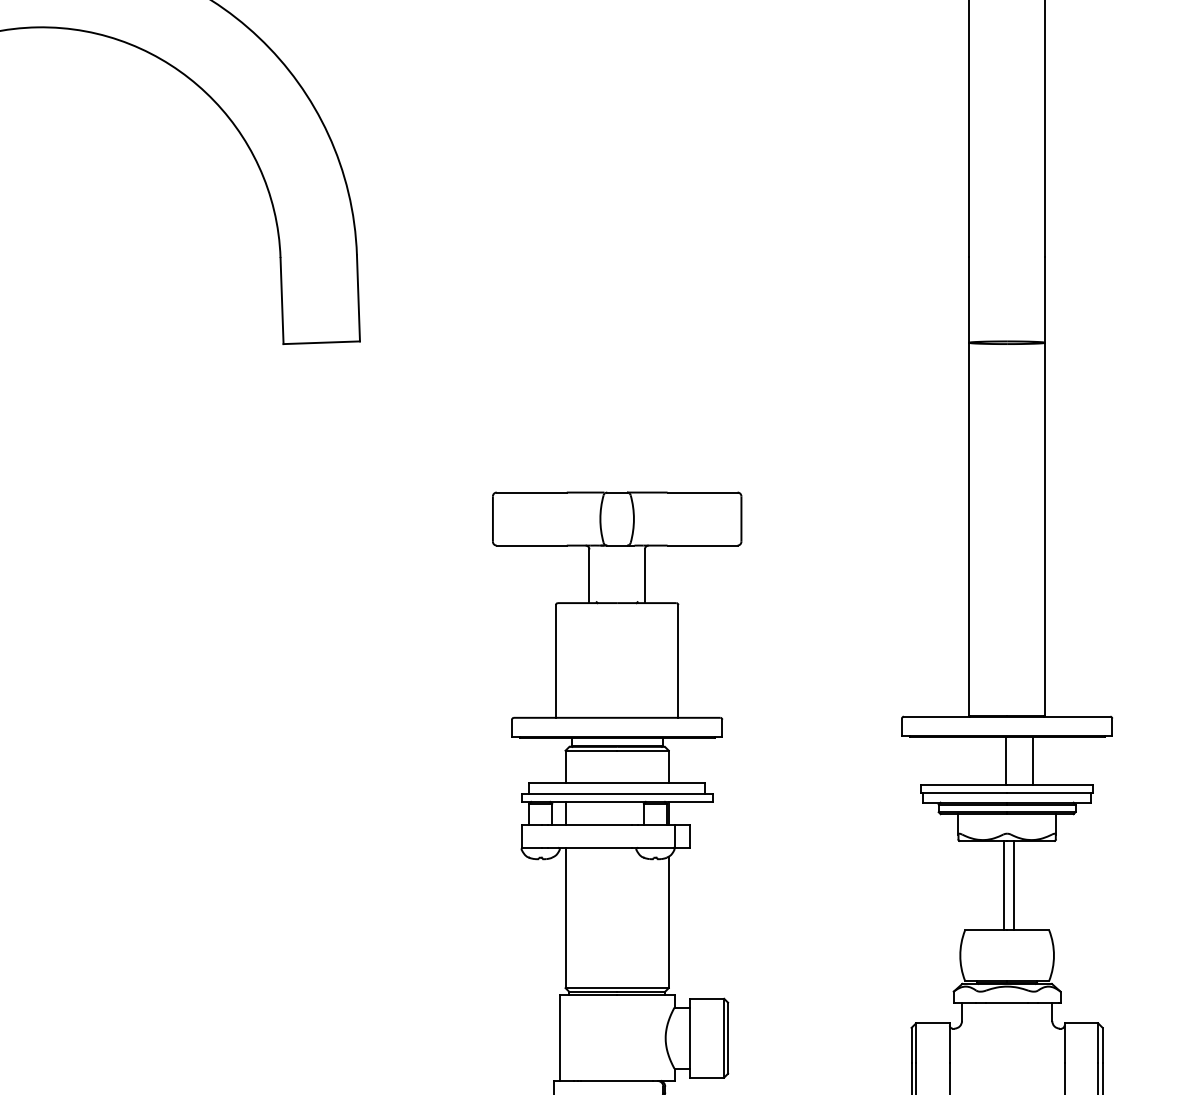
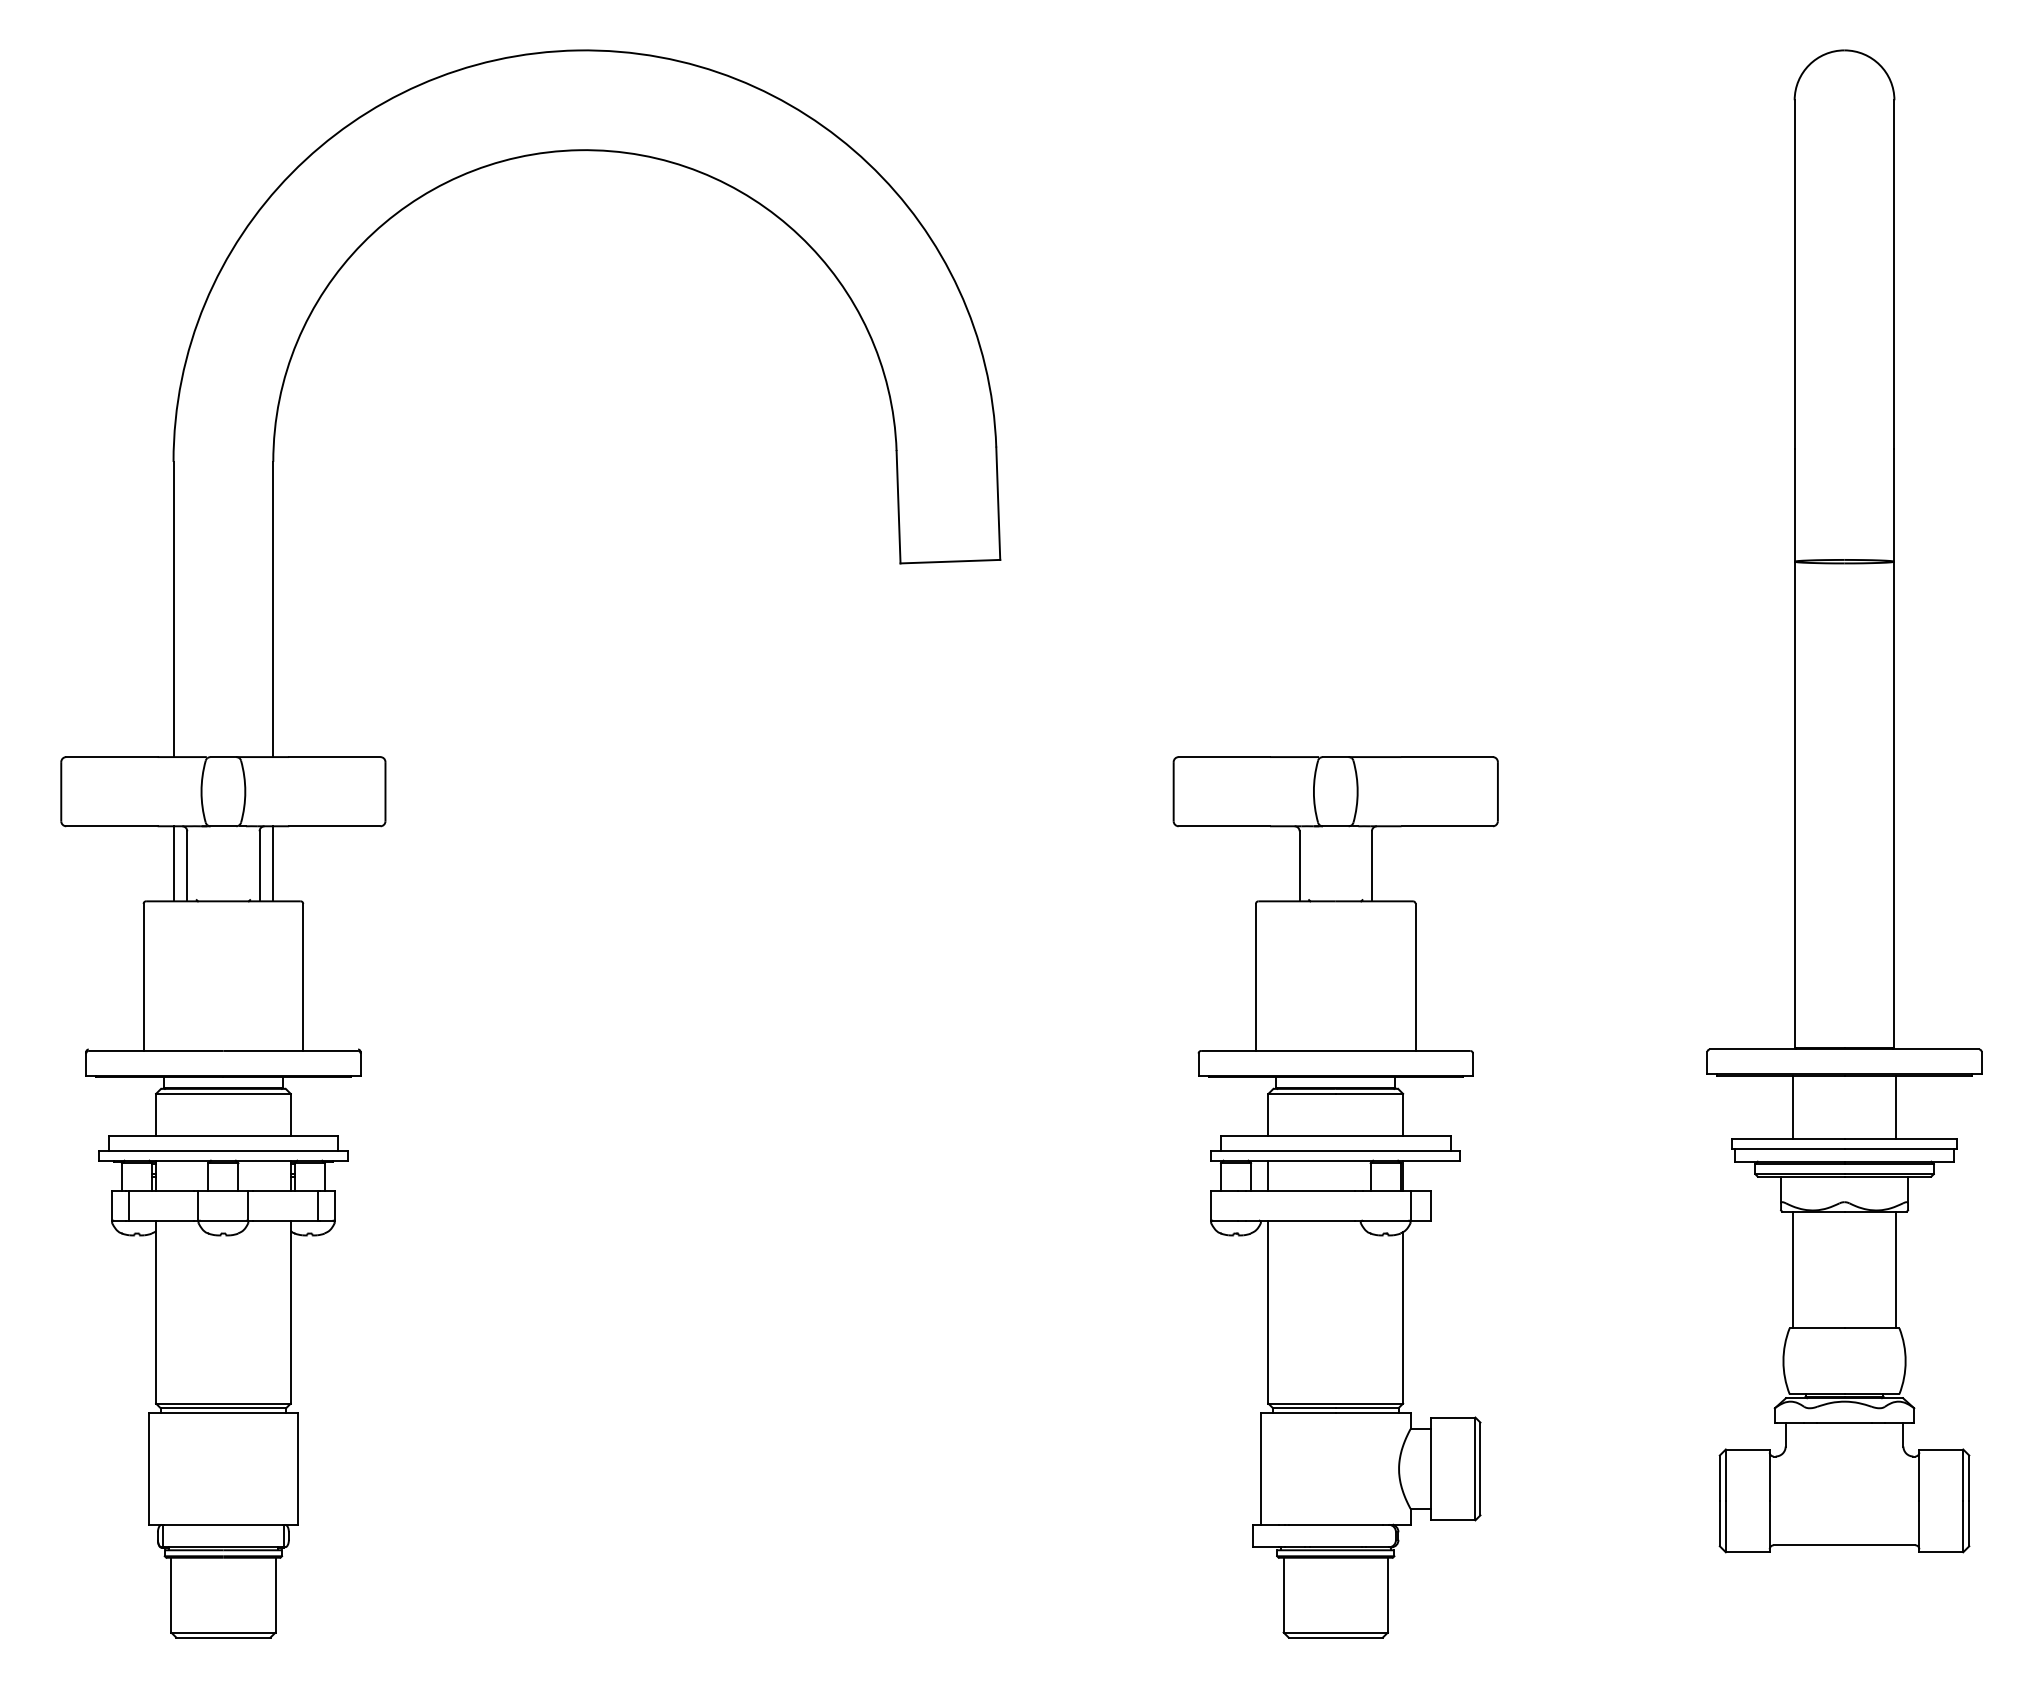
line: (1005, 761) -> (1895, 1107), moved
line: (1033, 761) -> (1793, 1107), moved
line: (1004, 885) -> (1895, 1269), moved
line: (1014, 885) -> (1793, 1269), moved

